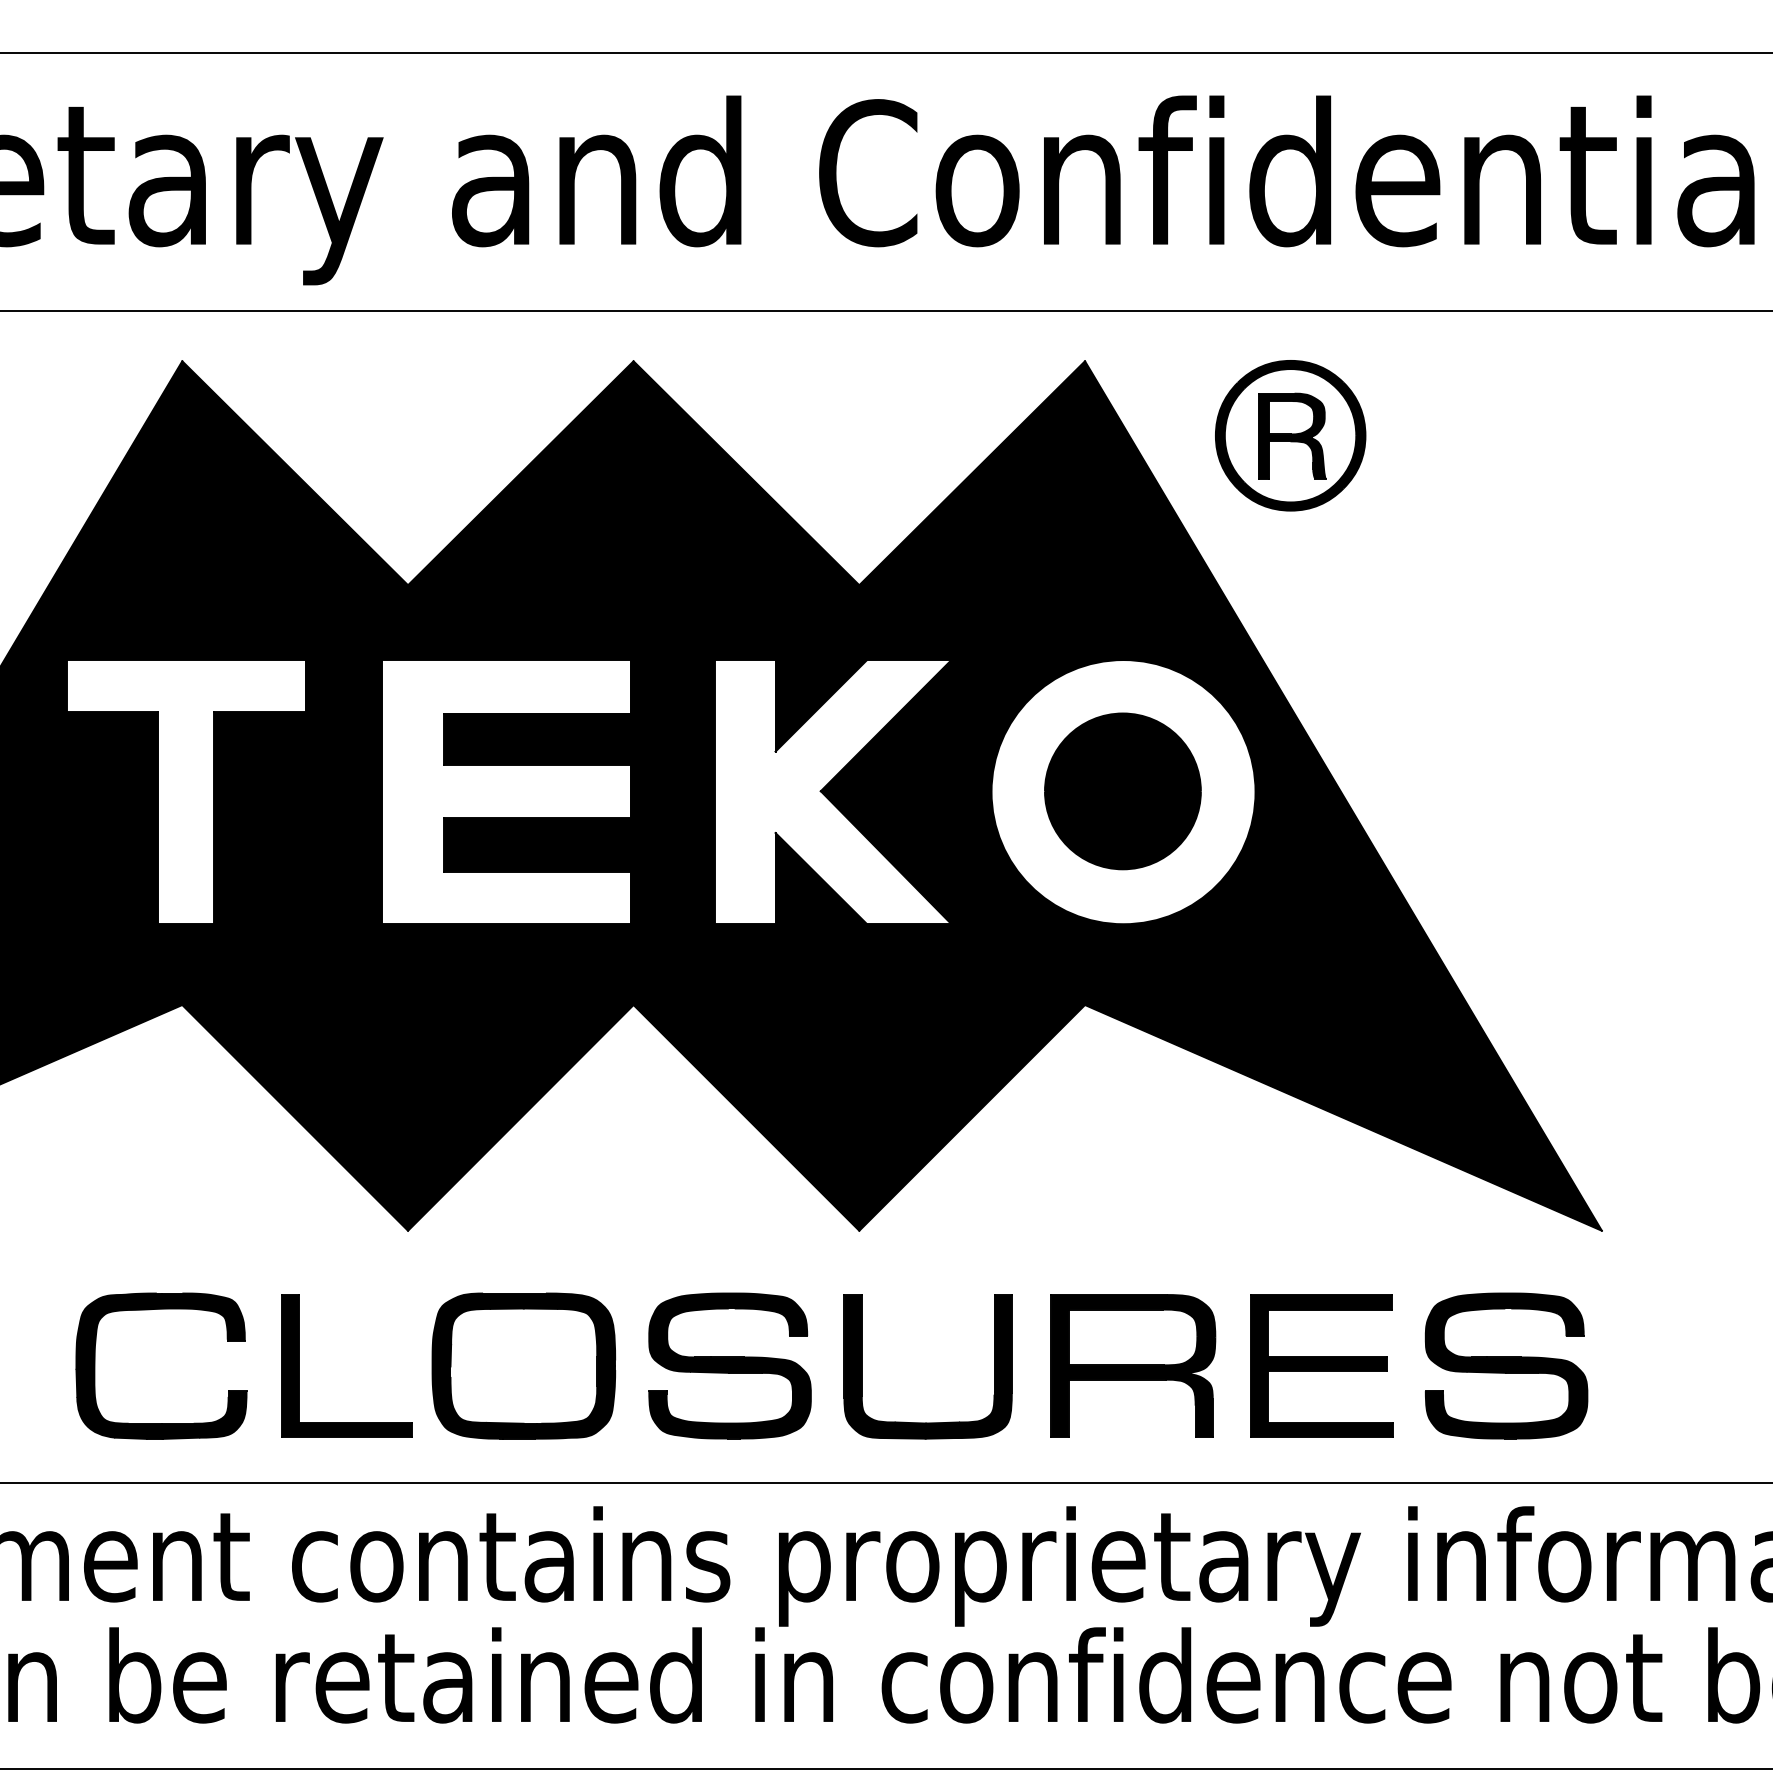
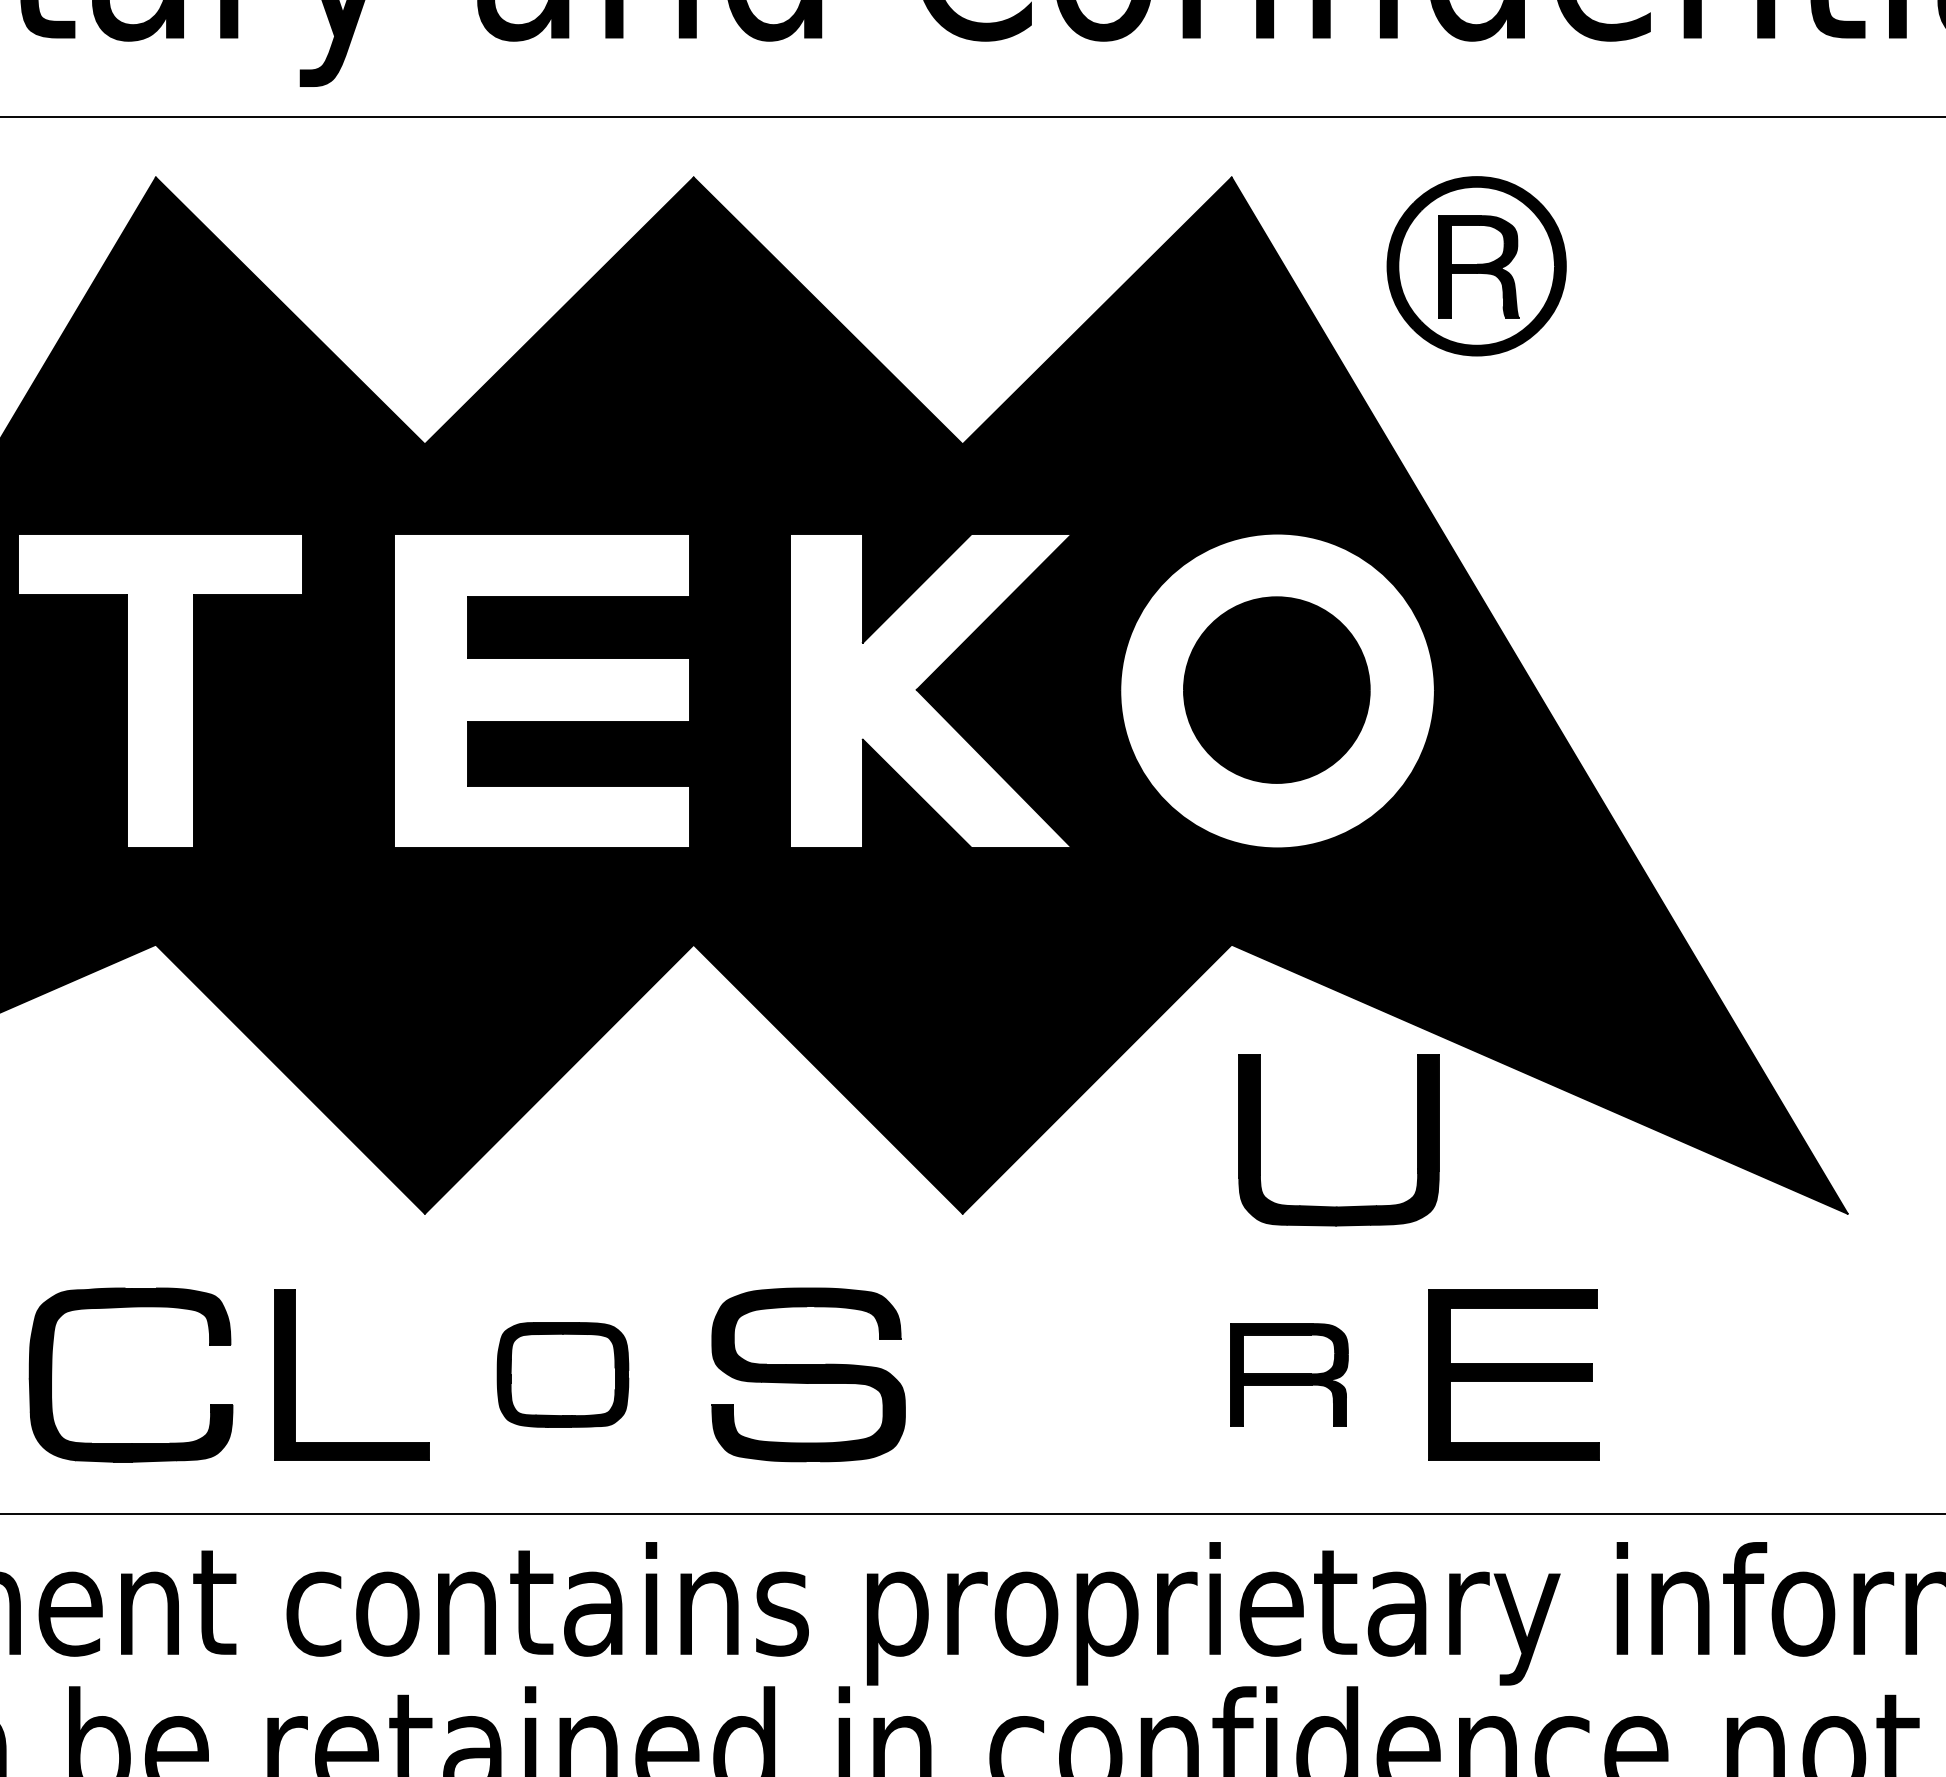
part: (523, 1365) -> (562, 1374), size x0.6
part: (1133, 1365) -> (1289, 1374), size x0.6
part: (1506, 1365) -> (1733, 1374), removed
part: (927, 1422) -> (1338, 1206), moved

